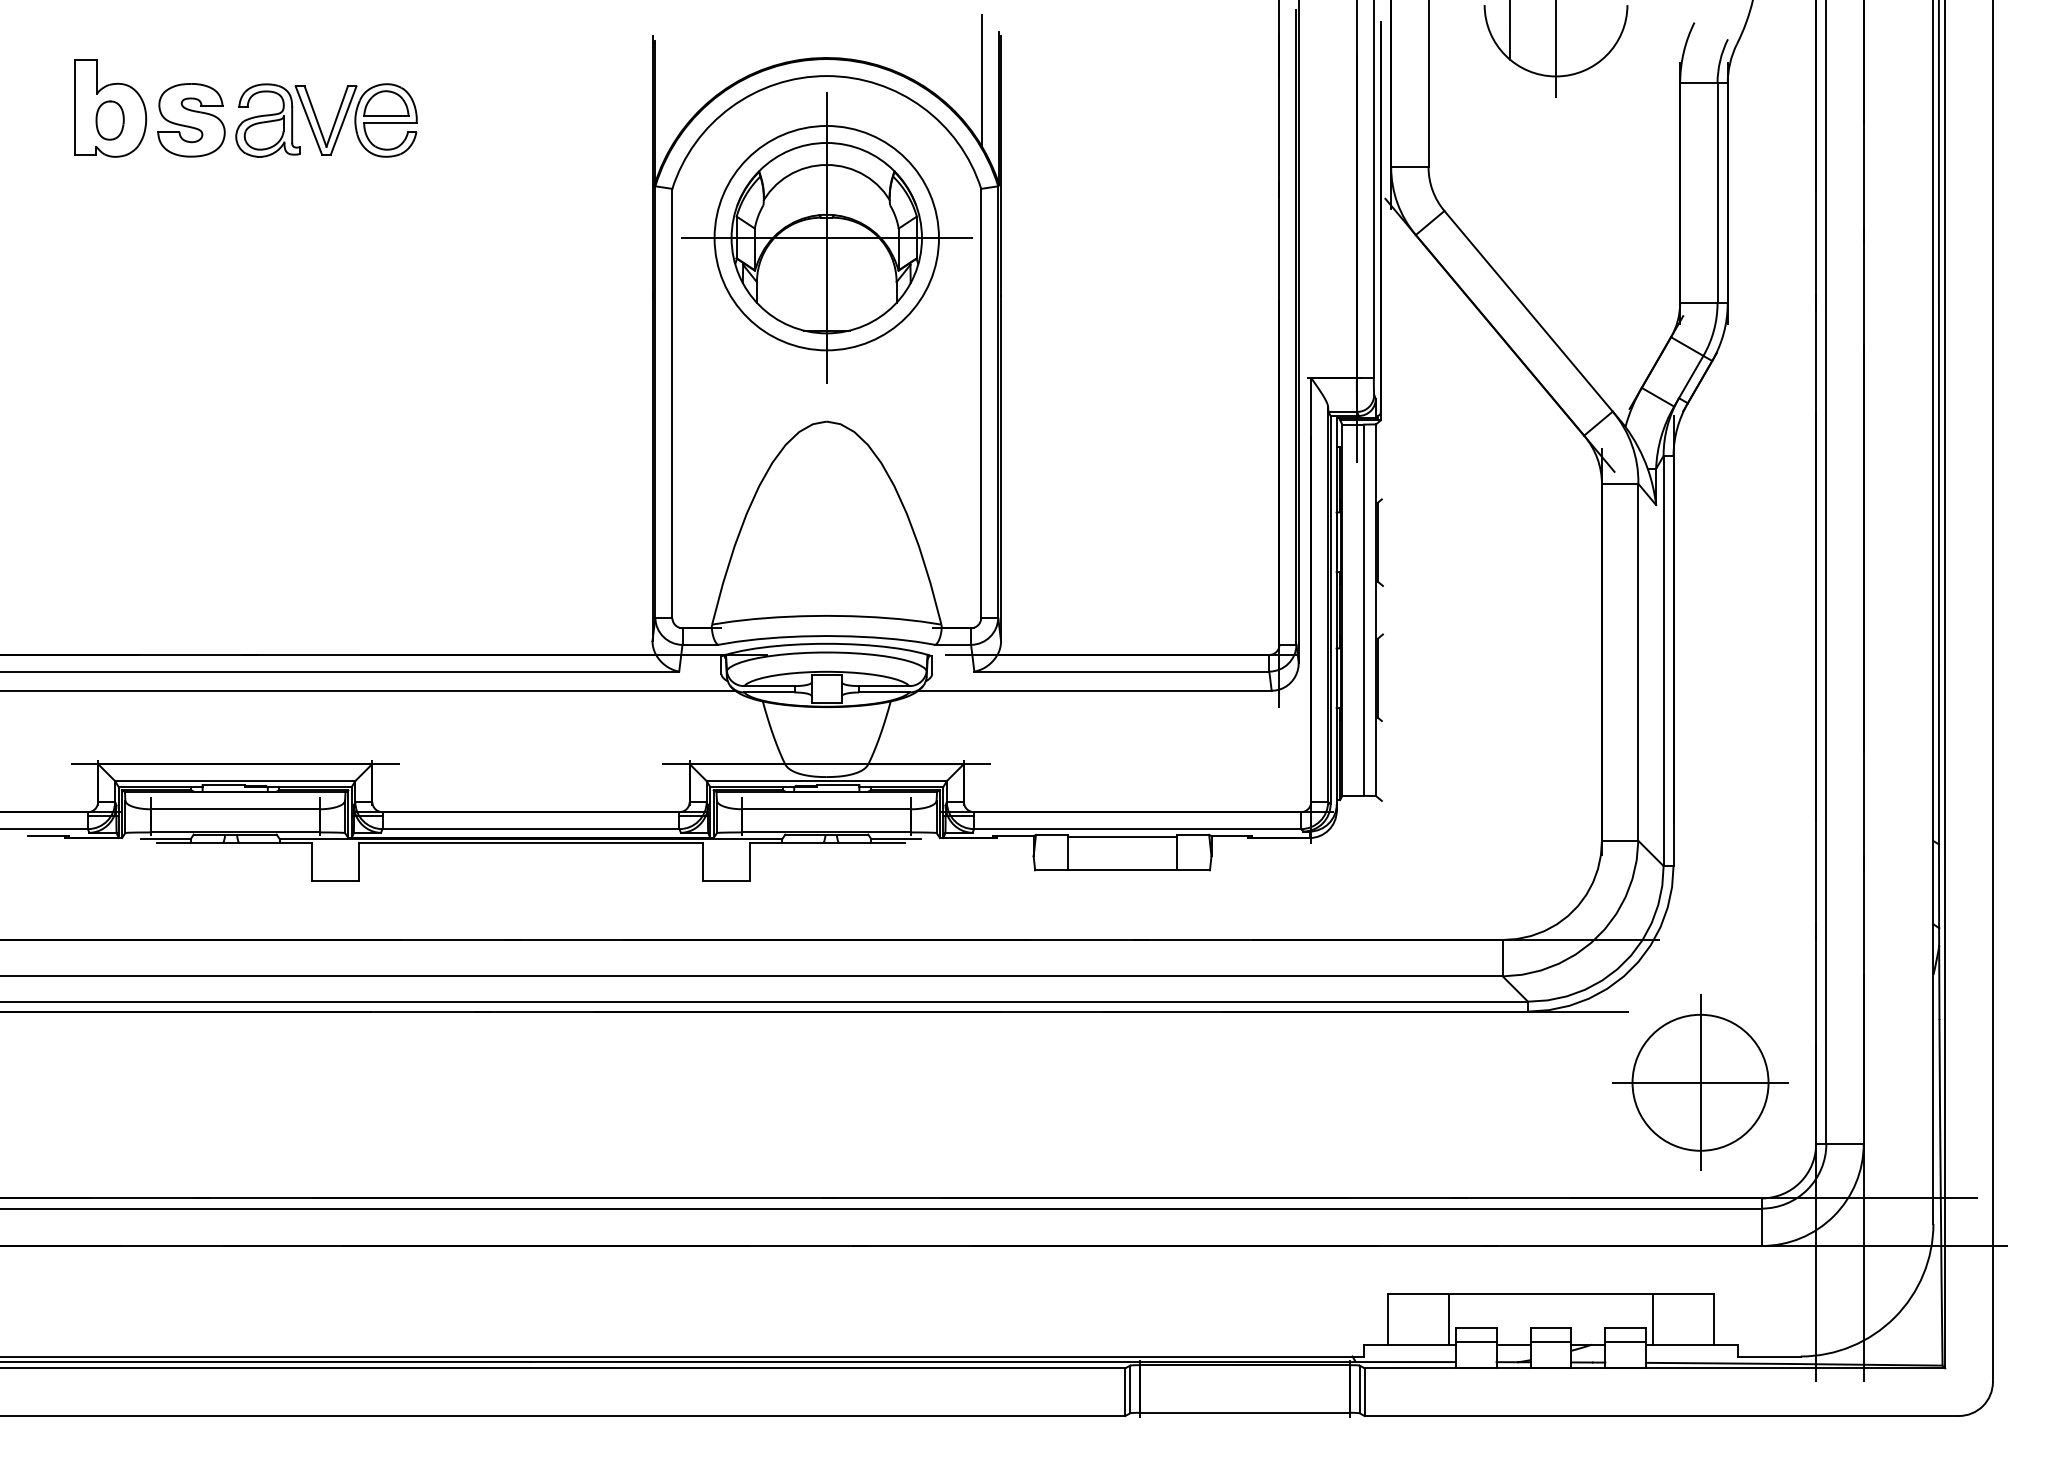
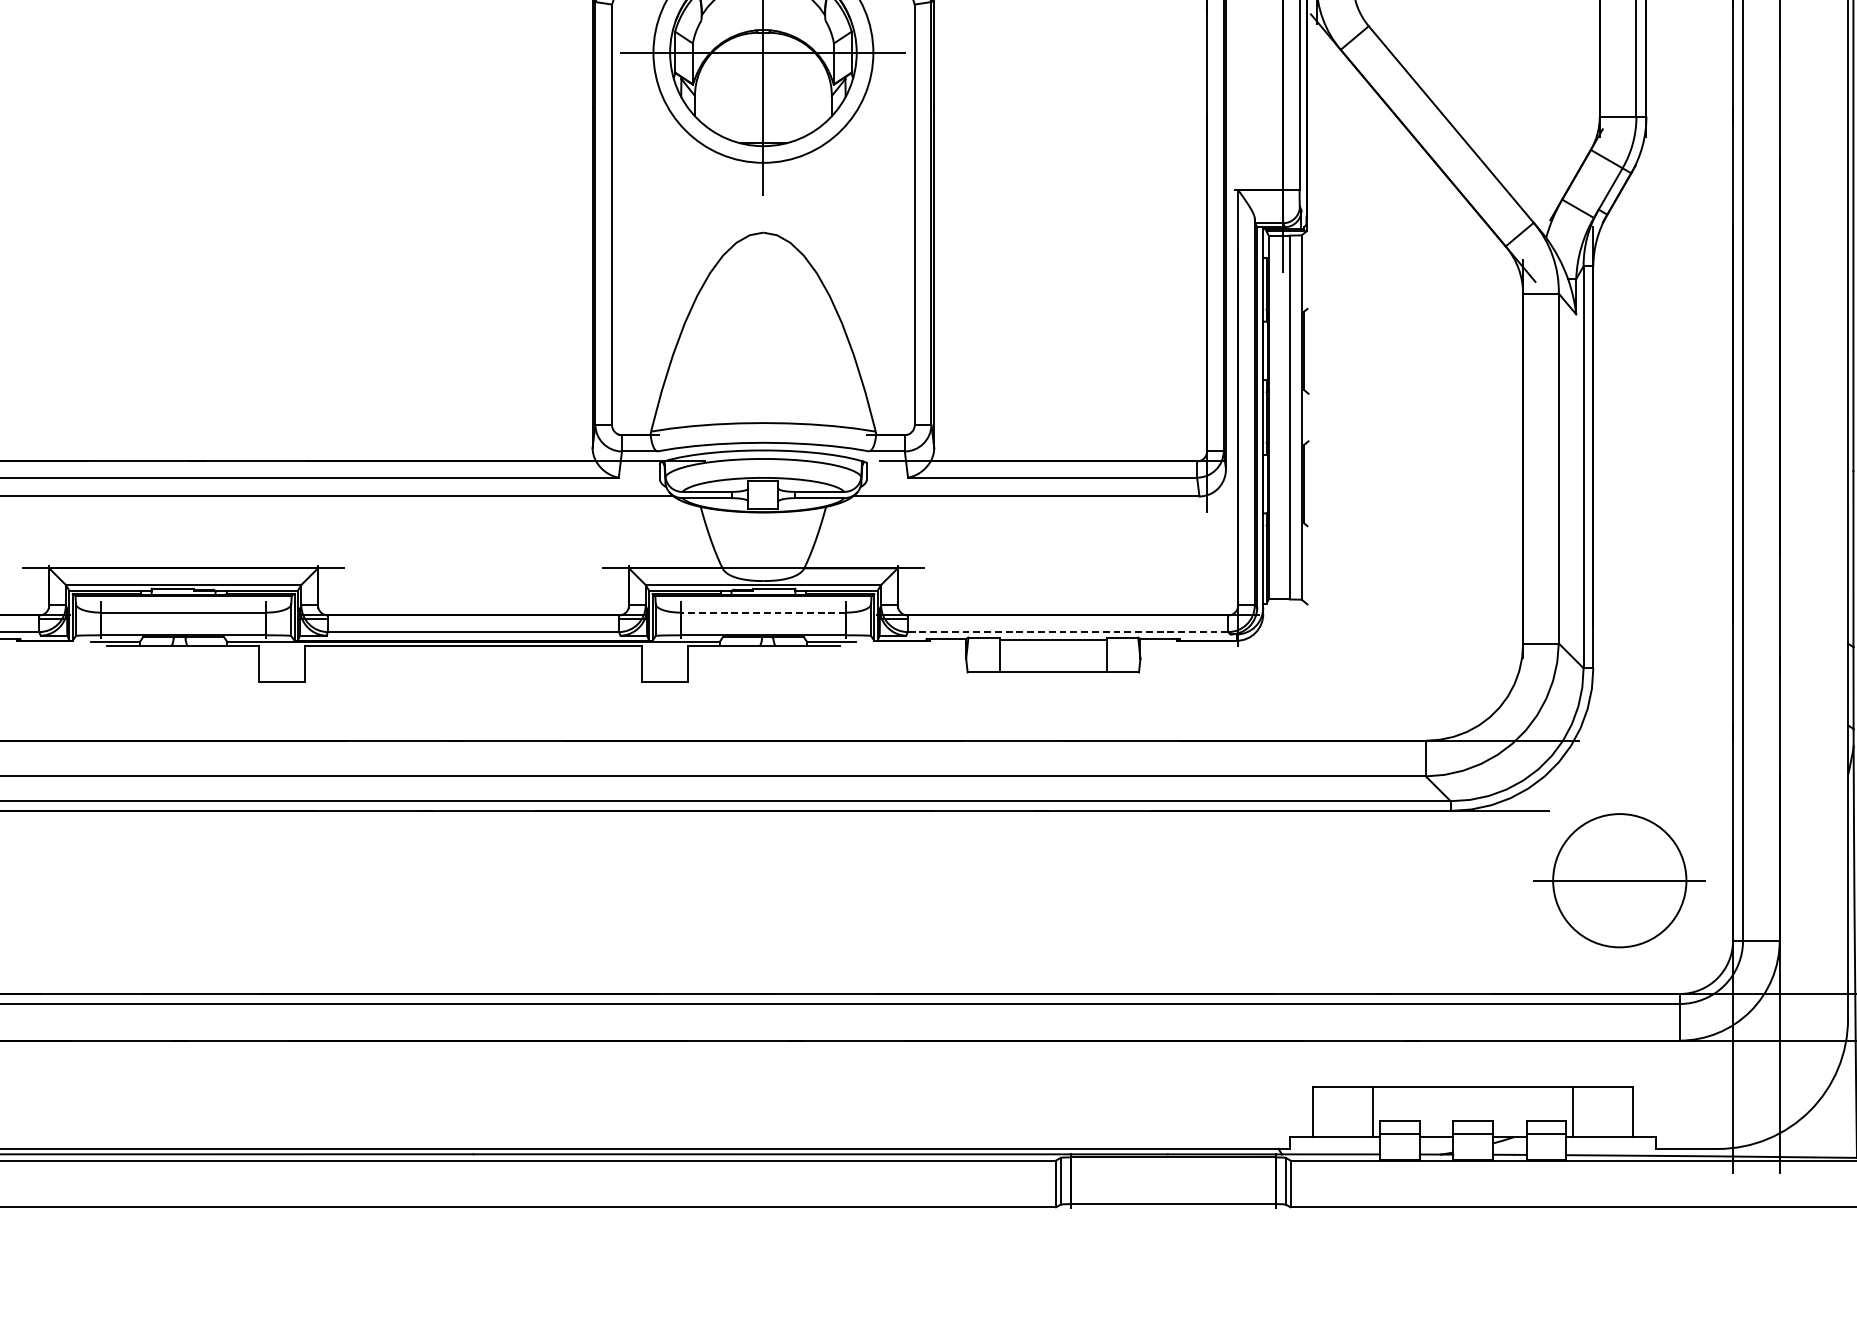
line: (826, 809) -> (763, 612), solid -> dashed
line: (1137, 829) -> (1067, 632), solid -> dashed
line: (1700, 1082) -> (1619, 880), removed

